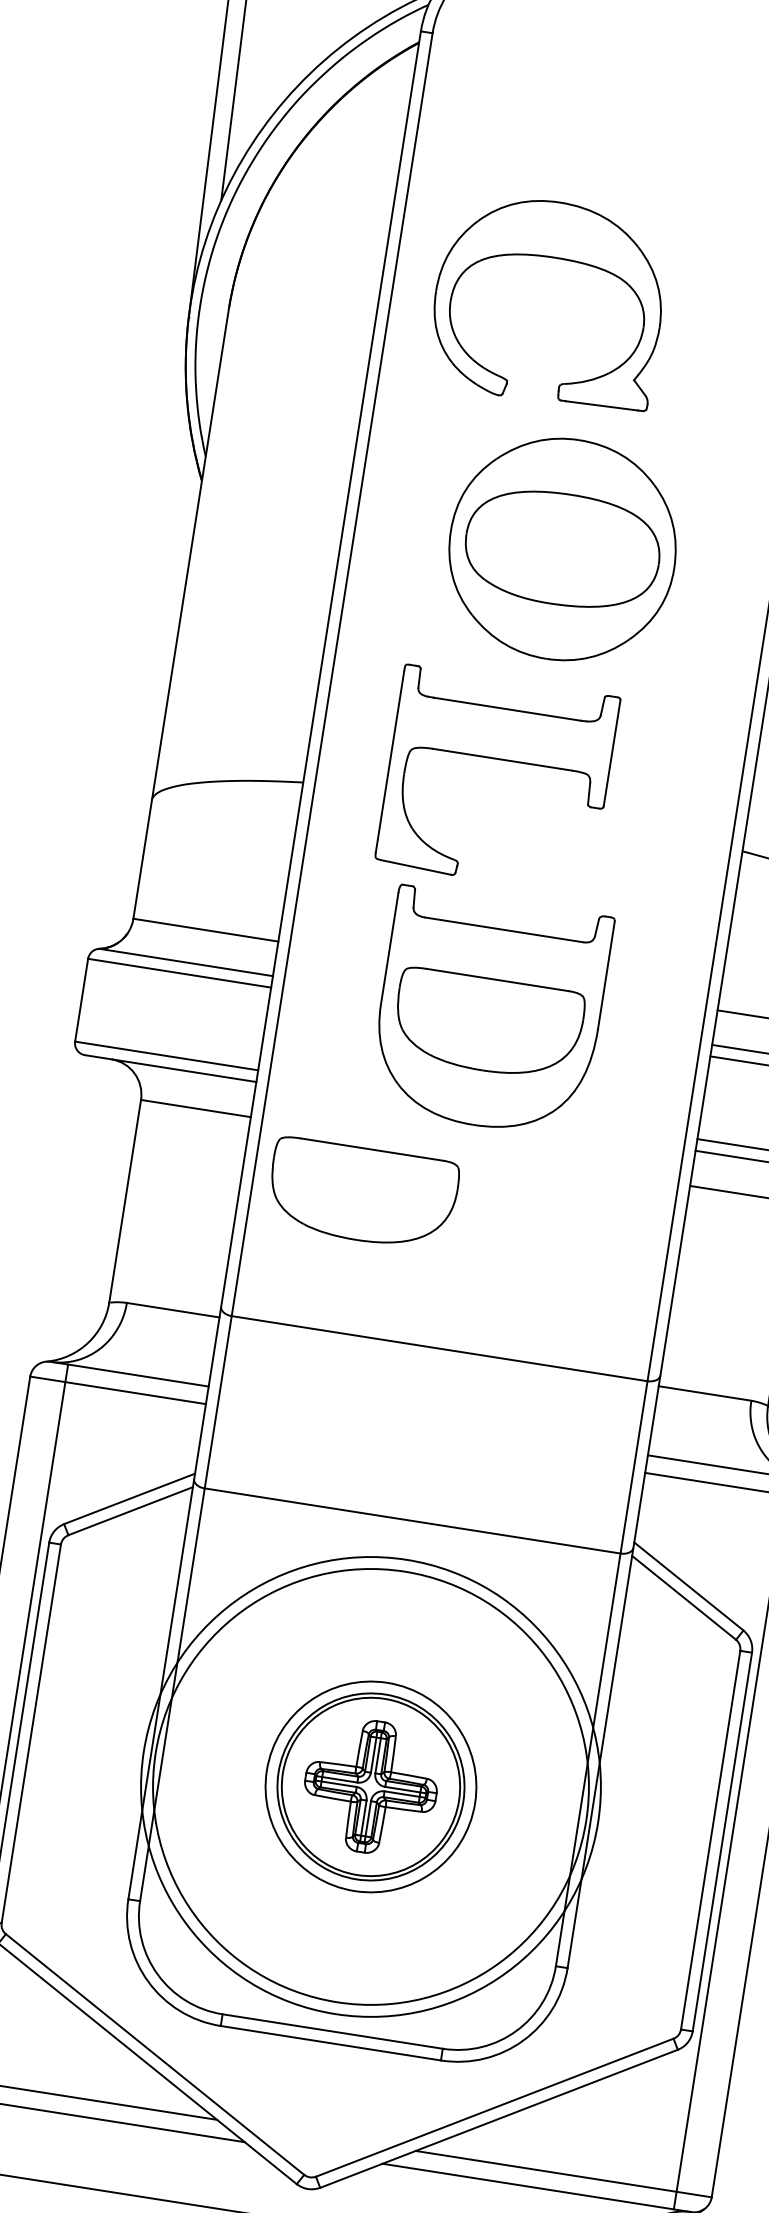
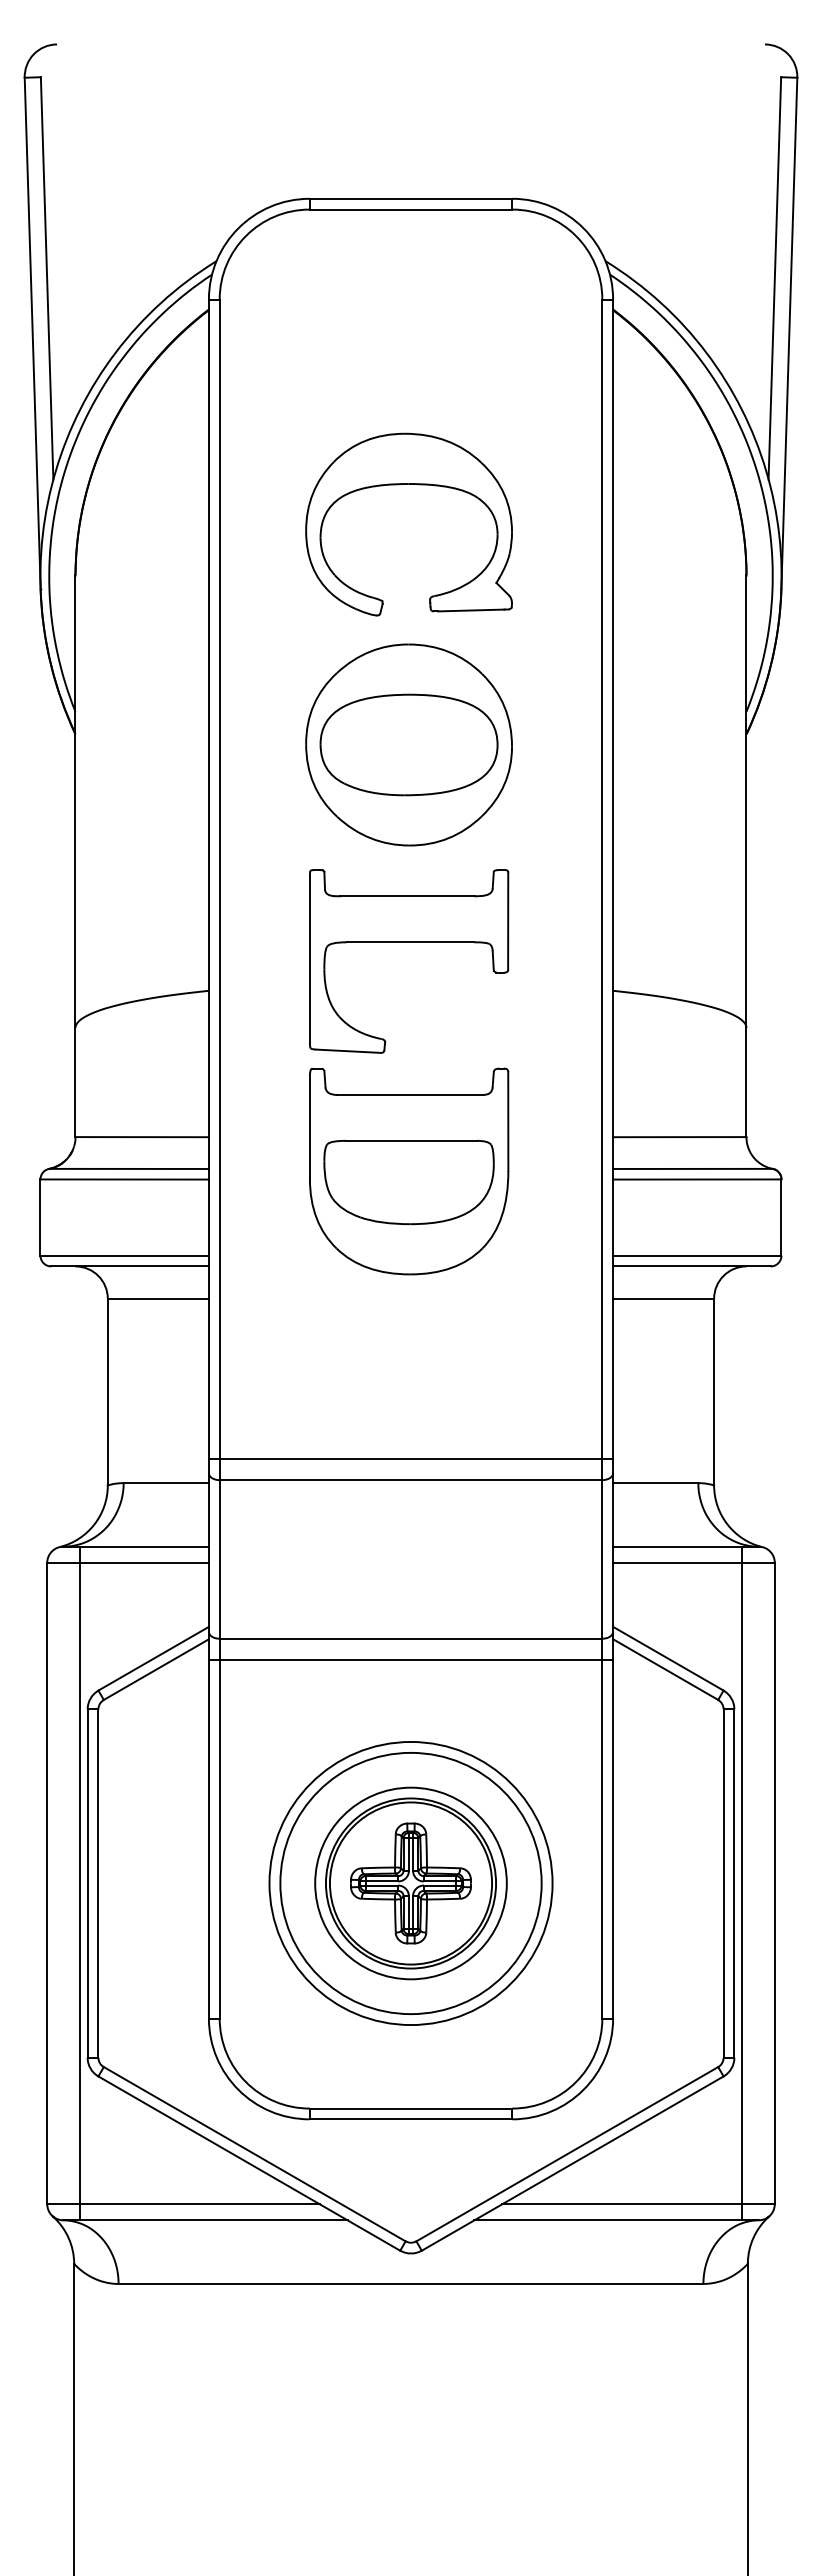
part: (555, 258) -> (408, 484), moved
part: (501, 759) -> (409, 942), moved
part: (361, 1194) -> (319, 1352), removed
line: (442, 1326) -> (410, 1459), added
line: (408, 1543) -> (410, 1659), added
circle: (370, 1786) -> (410, 1883), size x0.62
circle: (370, 1786) -> (410, 1883), size x0.71

